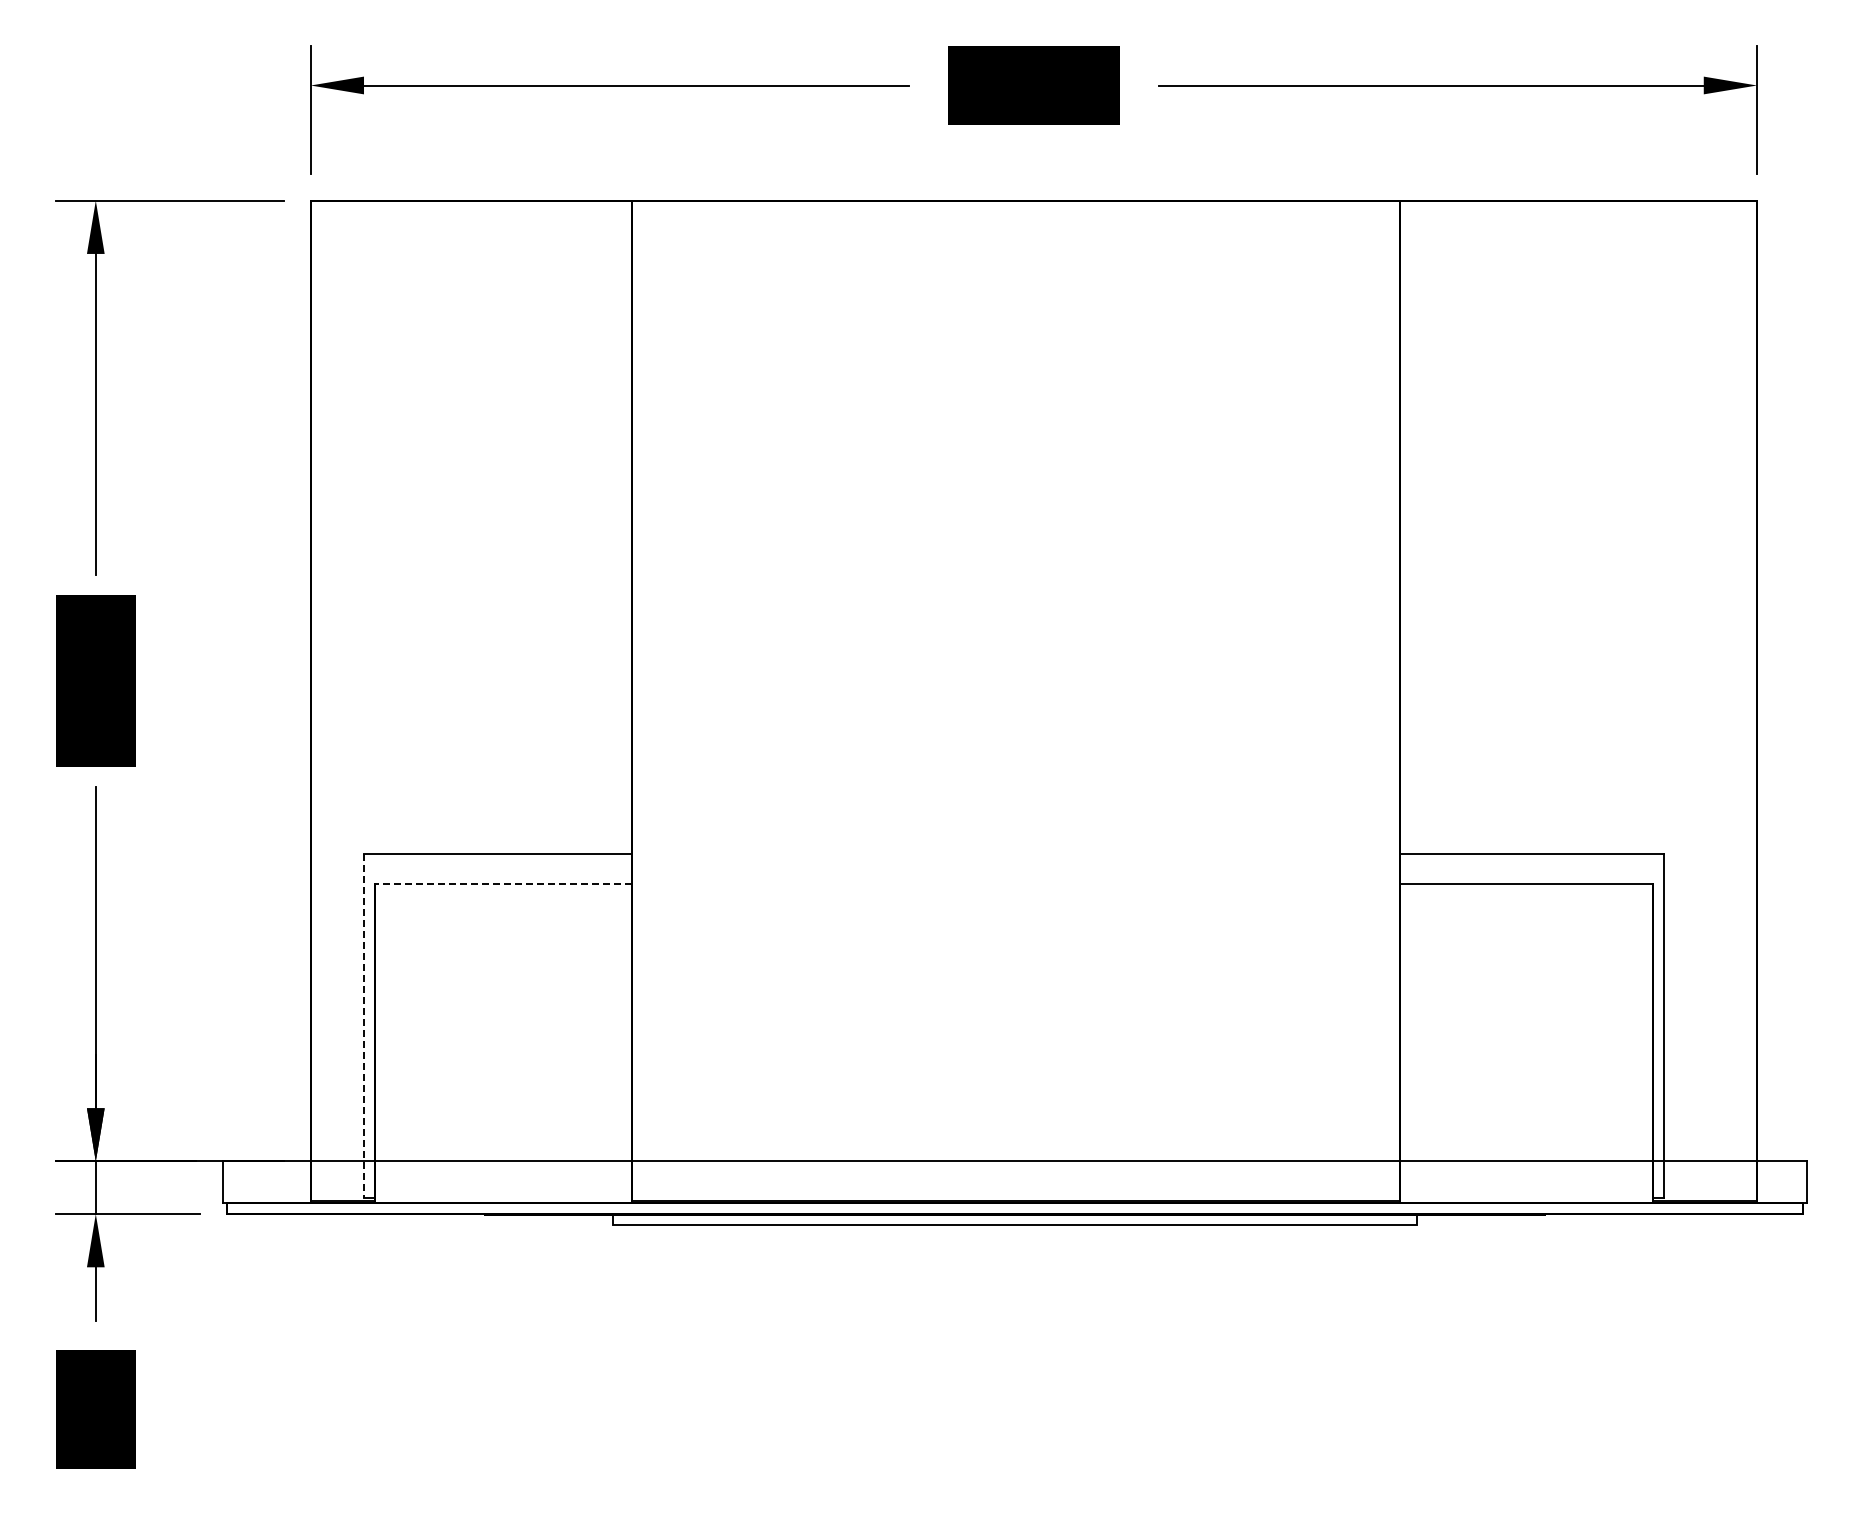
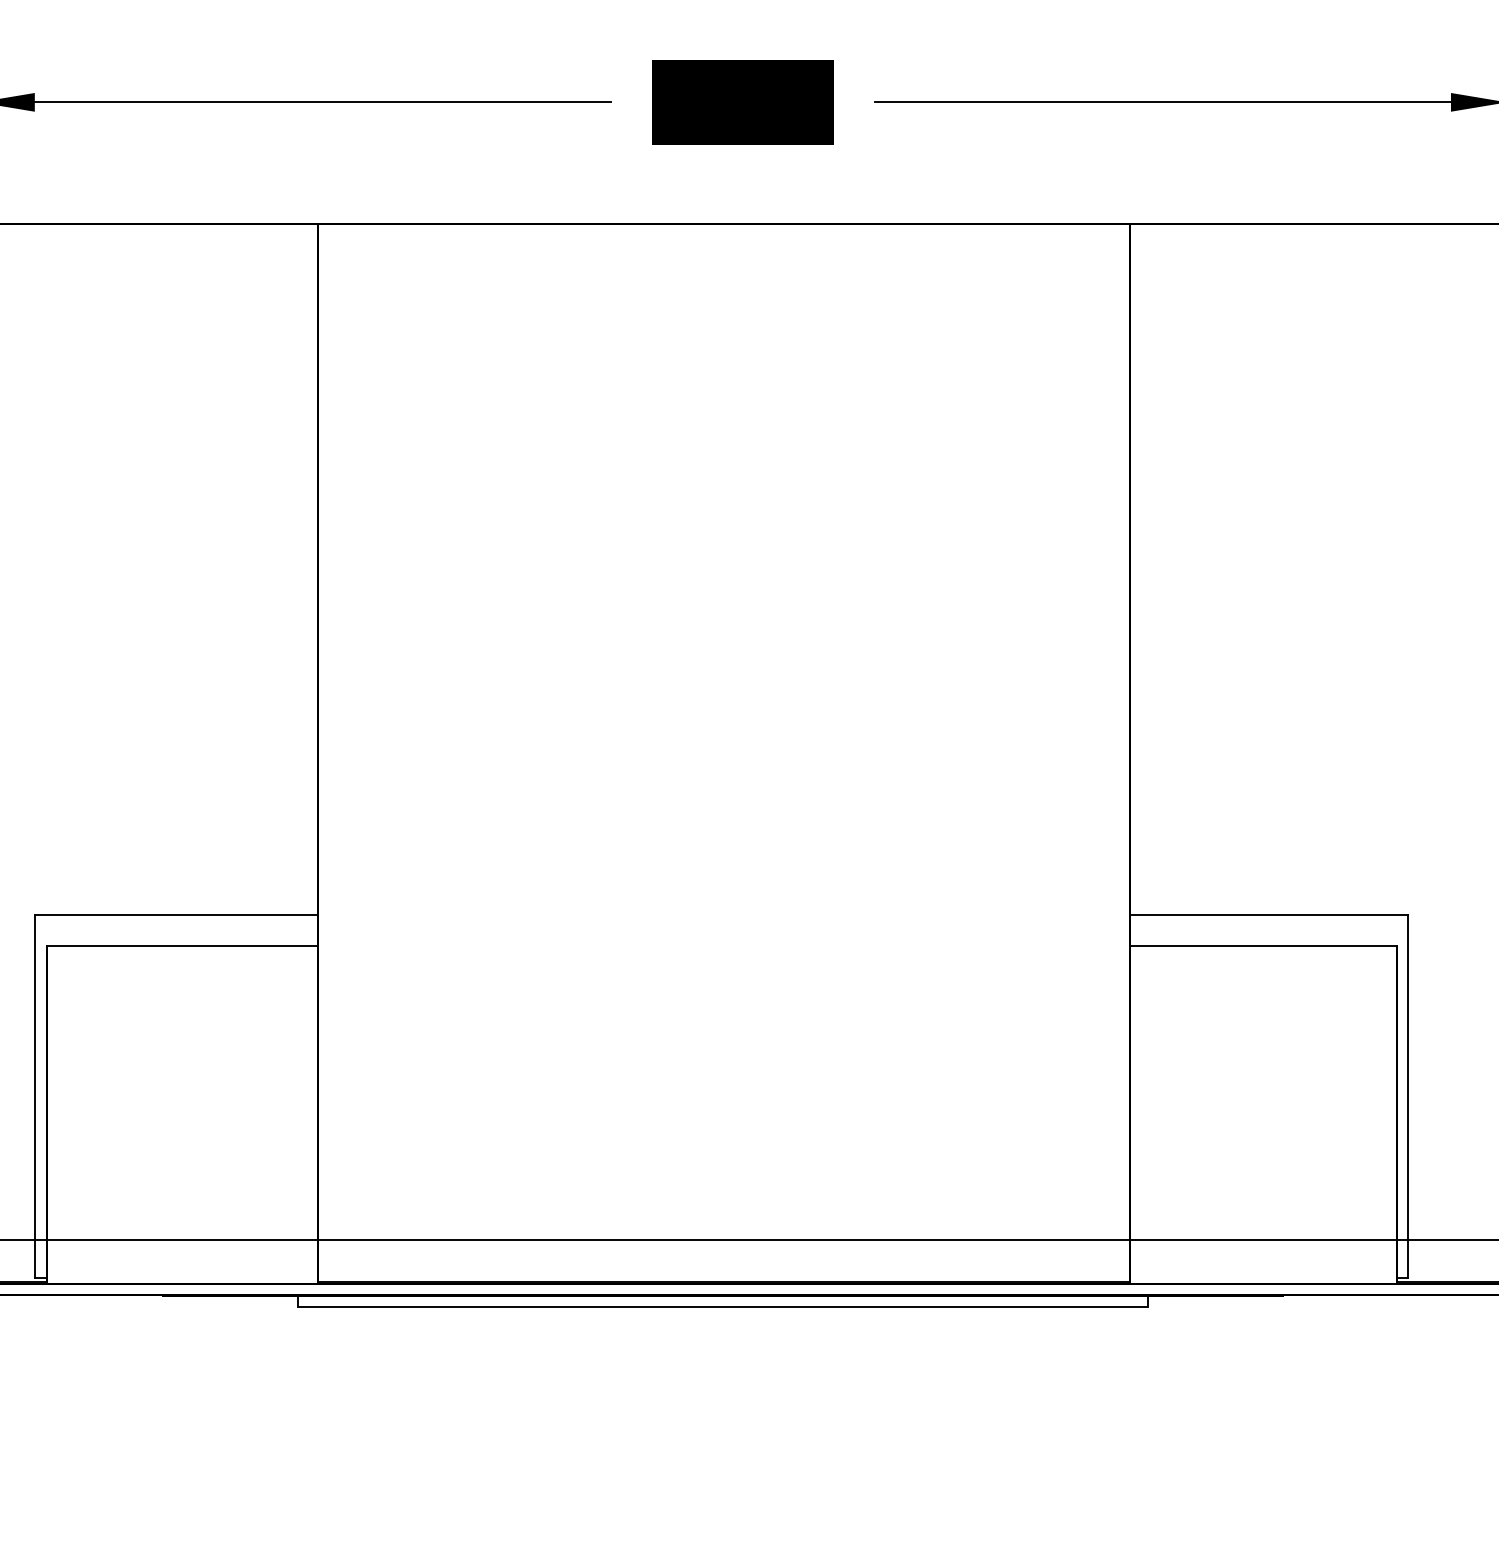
line: (503, 883) -> (182, 945), dashed -> solid
line: (364, 1025) -> (35, 1095), dashed -> solid

